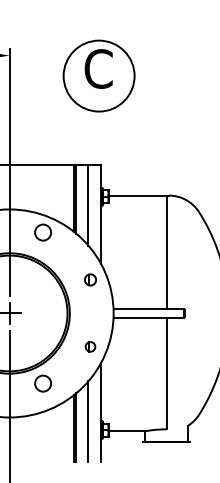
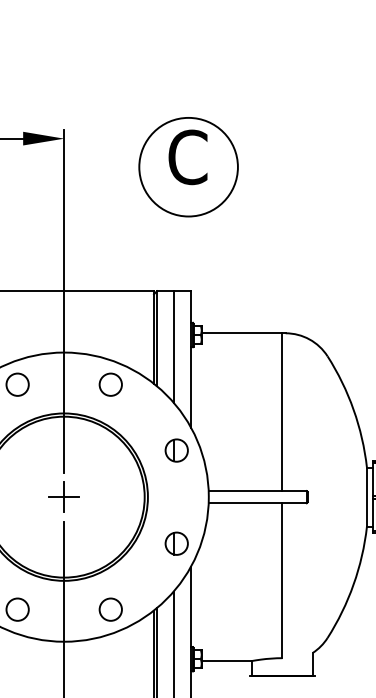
part: (90, 279) -> (176, 450), size x1.43
part: (90, 346) -> (176, 543), size x1.67
circle: (42, 383) -> (110, 609), moved

